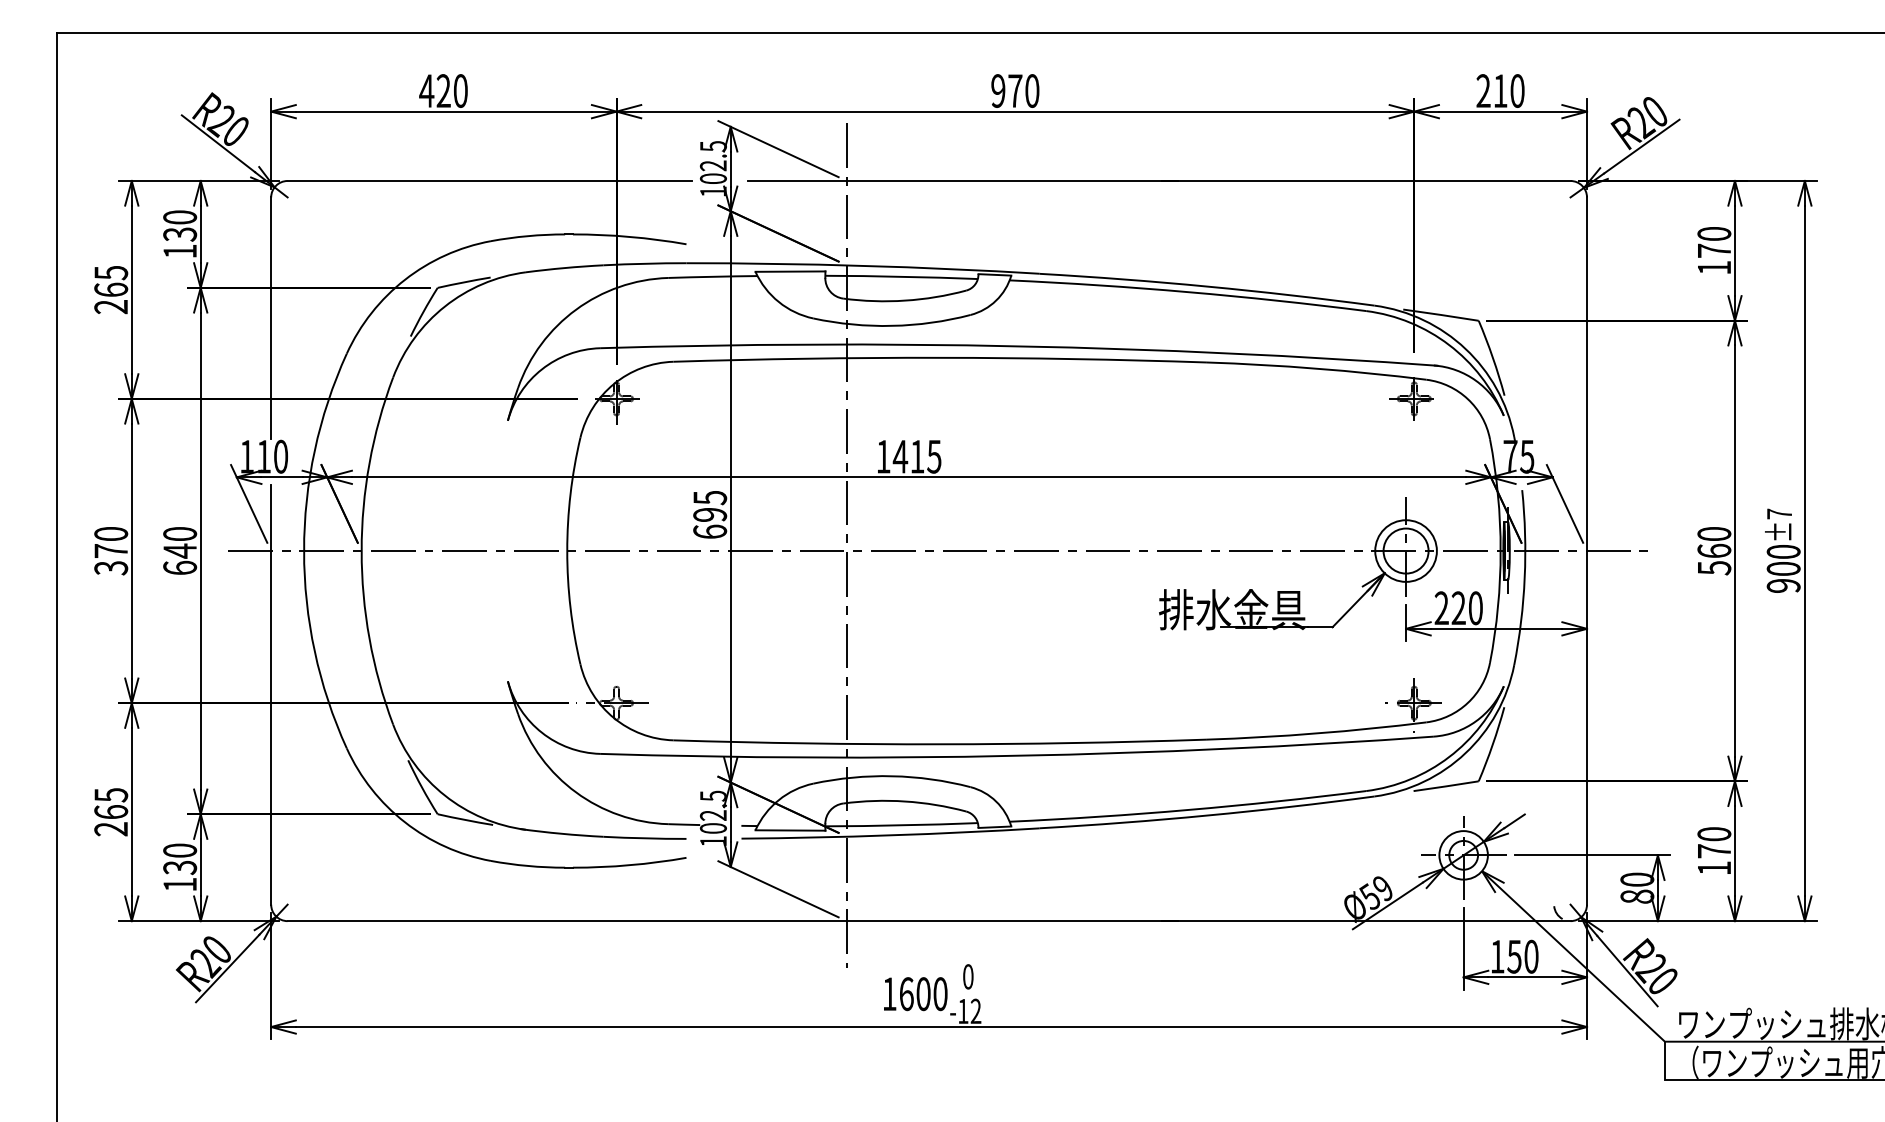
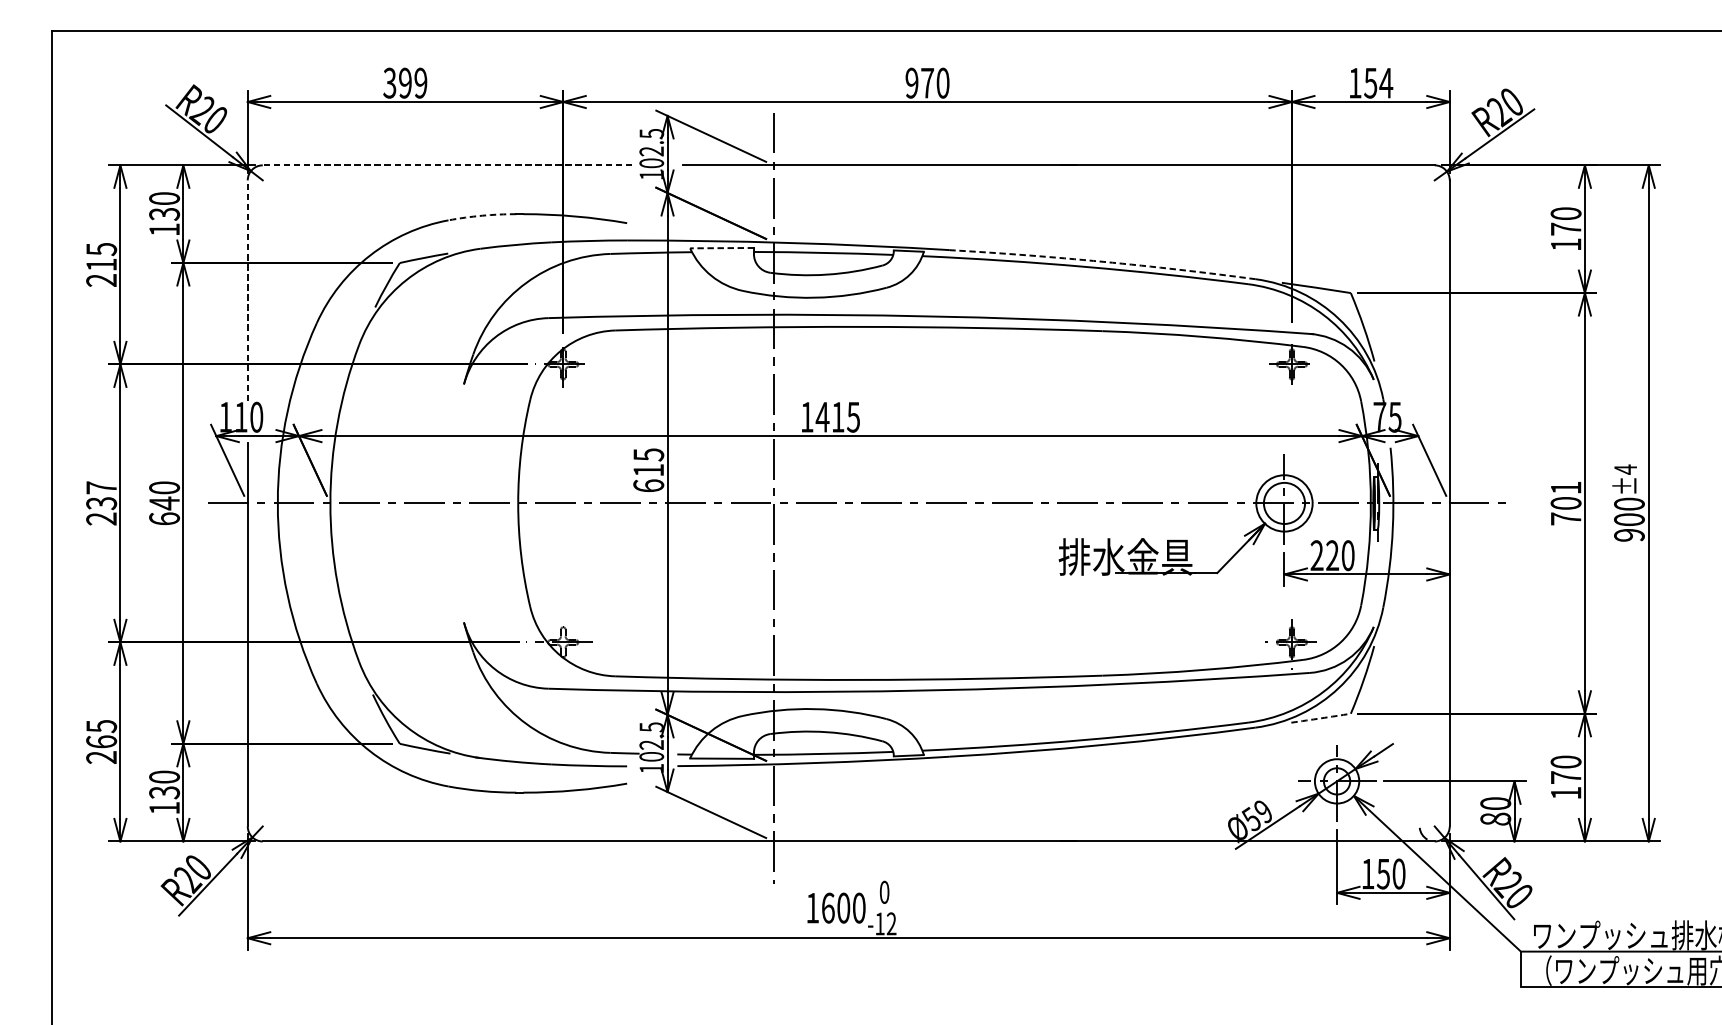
text: (443, 90) -> (405, 82), 420 -> 399
text: (1500, 90) -> (1370, 82), 210 -> 154
line: (489, 180) -> (447, 164), solid -> dashed
arc: (527, 236) -> (481, 216), solid -> dashed
line: (790, 271) -> (722, 248), solid -> dashed
arc: (1207, 286) -> (1103, 261), solid -> dashed
text: (111, 289) -> (101, 264), 265 -> 215
line: (271, 318) -> (248, 290), solid -> dashed
text: (1779, 513) -> (1625, 469), ±7 -> ±4
text: (710, 514) -> (649, 470), 695 -> 615
text: (111, 551) -> (101, 503), 370 -> 237
text: (1714, 551) -> (1566, 503), 560 -> 701
arc: (1446, 786) -> (1321, 718), solid -> dashed

